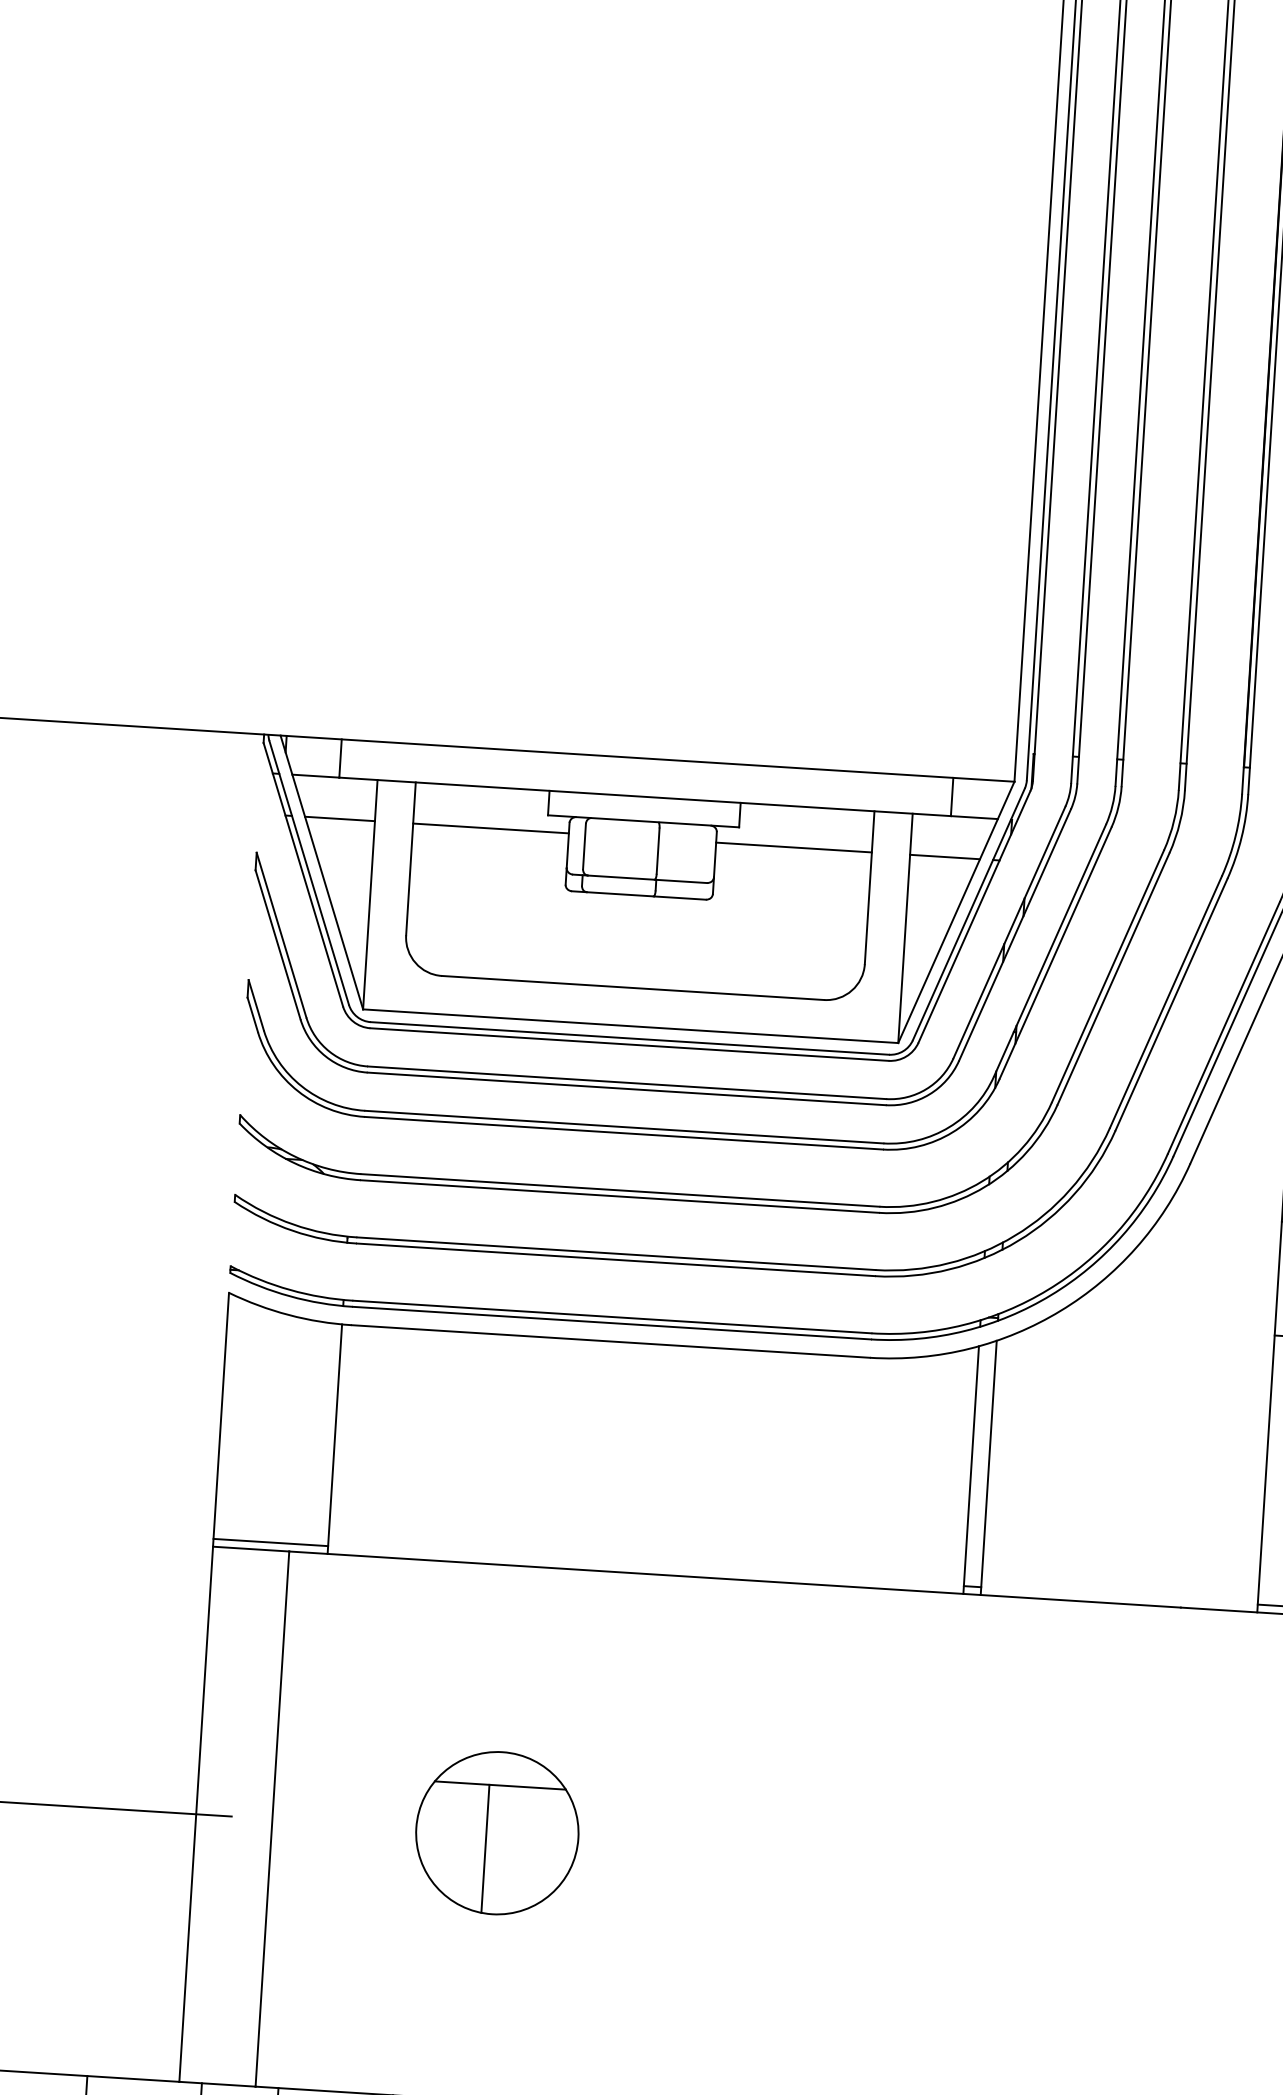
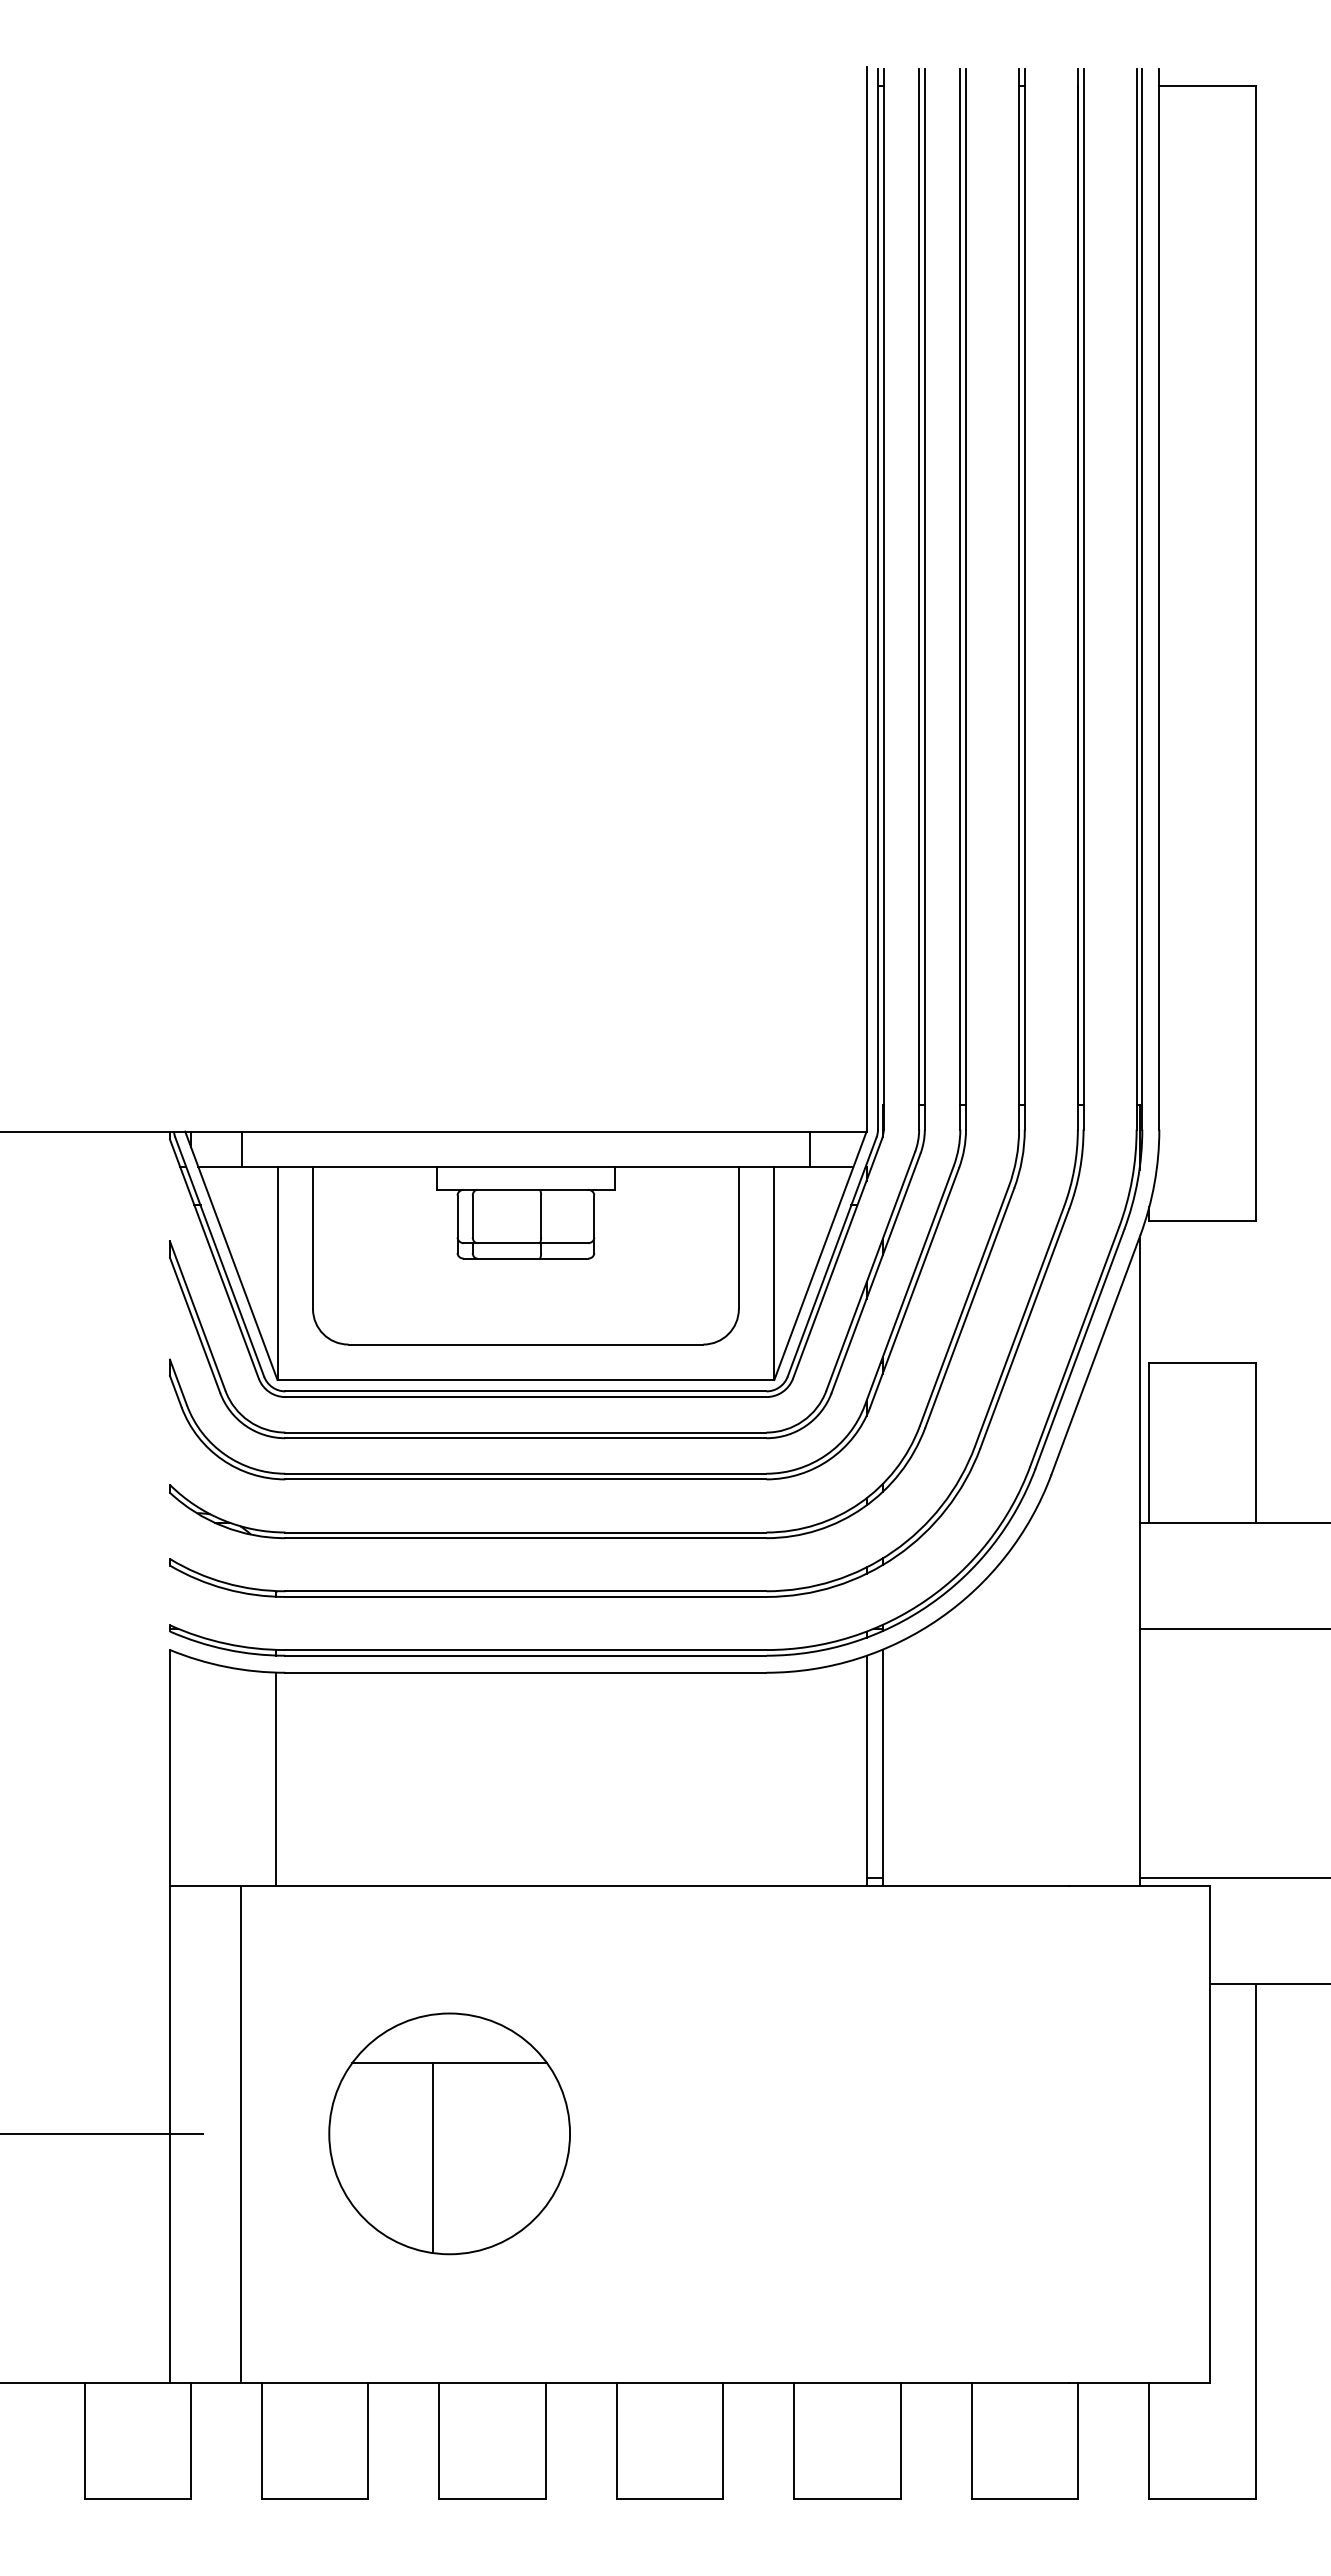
line: (339, 819) -> (244, 1205), removed
line: (491, 828) -> (385, 1205), removed
line: (793, 847) -> (666, 1205), removed
line: (944, 857) -> (806, 1205), removed
line: (270, 1542) -> (222, 1878), removed
part: (497, 1833) -> (449, 2134), size x1.6

